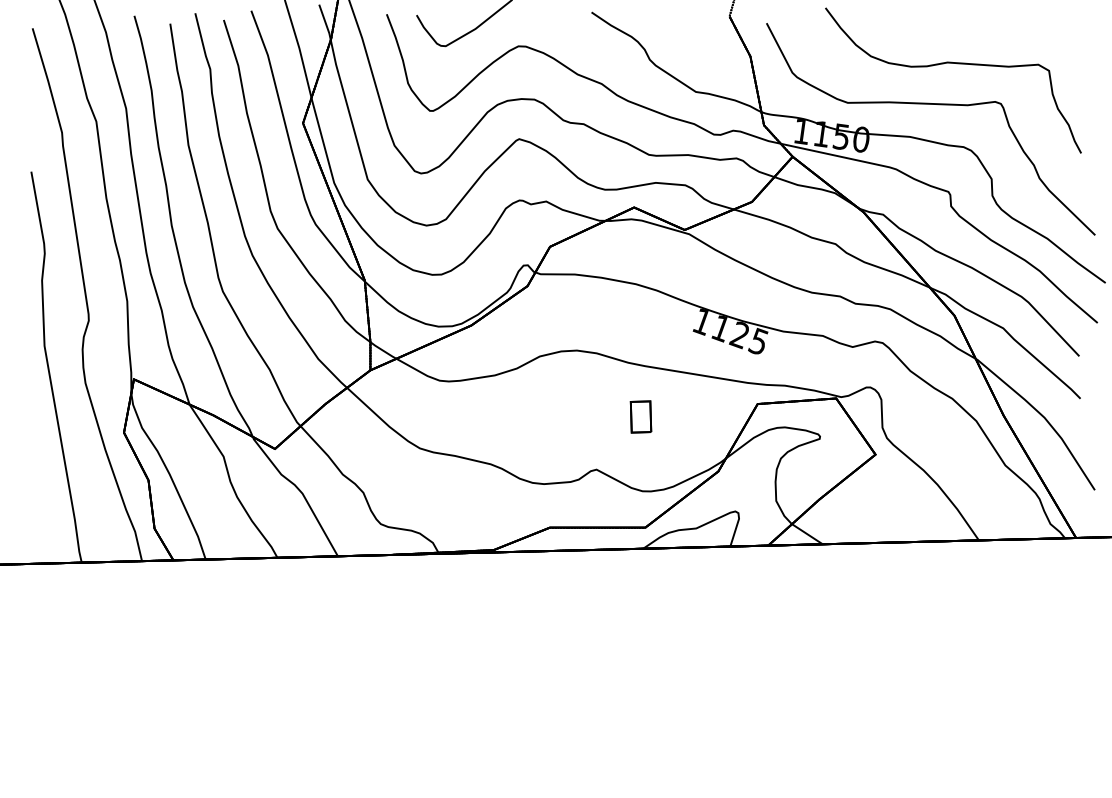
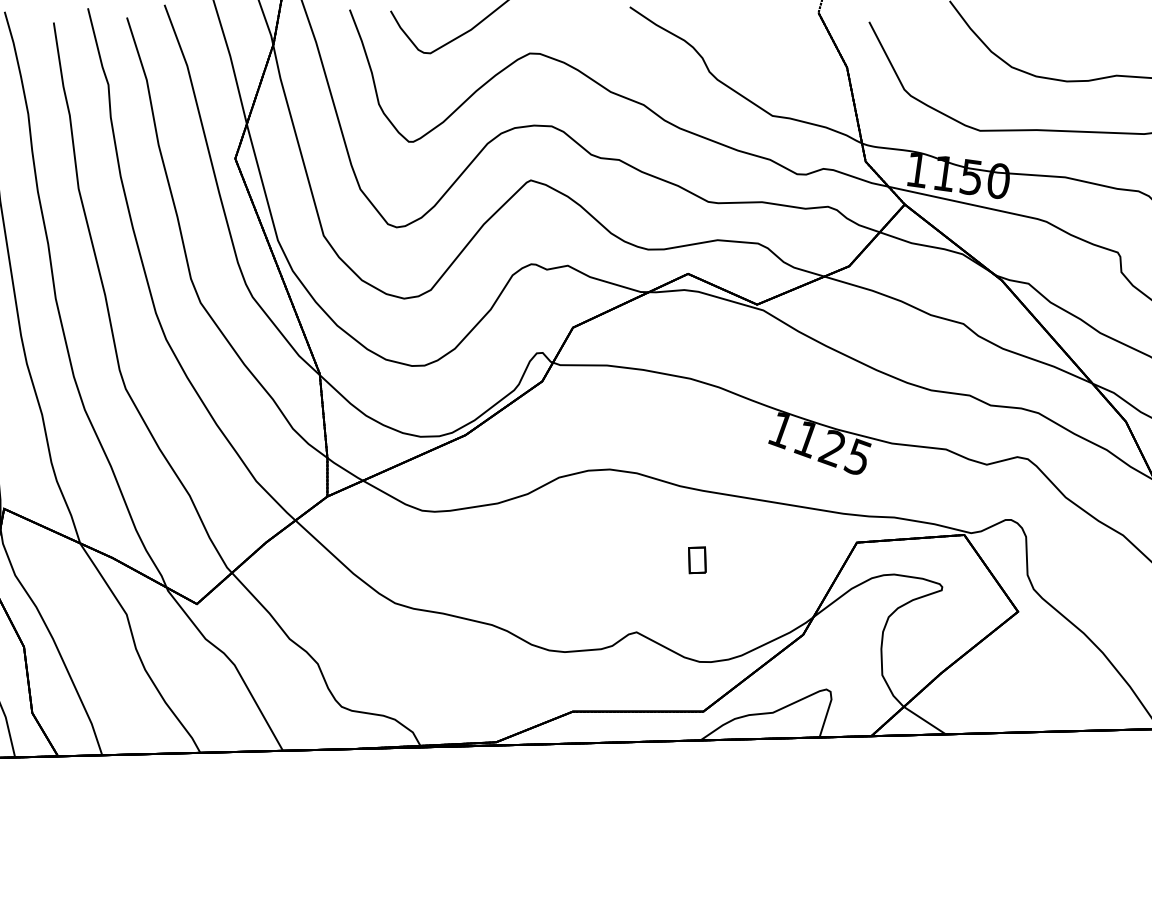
part: (640, 416) -> (696, 559), size x0.6

